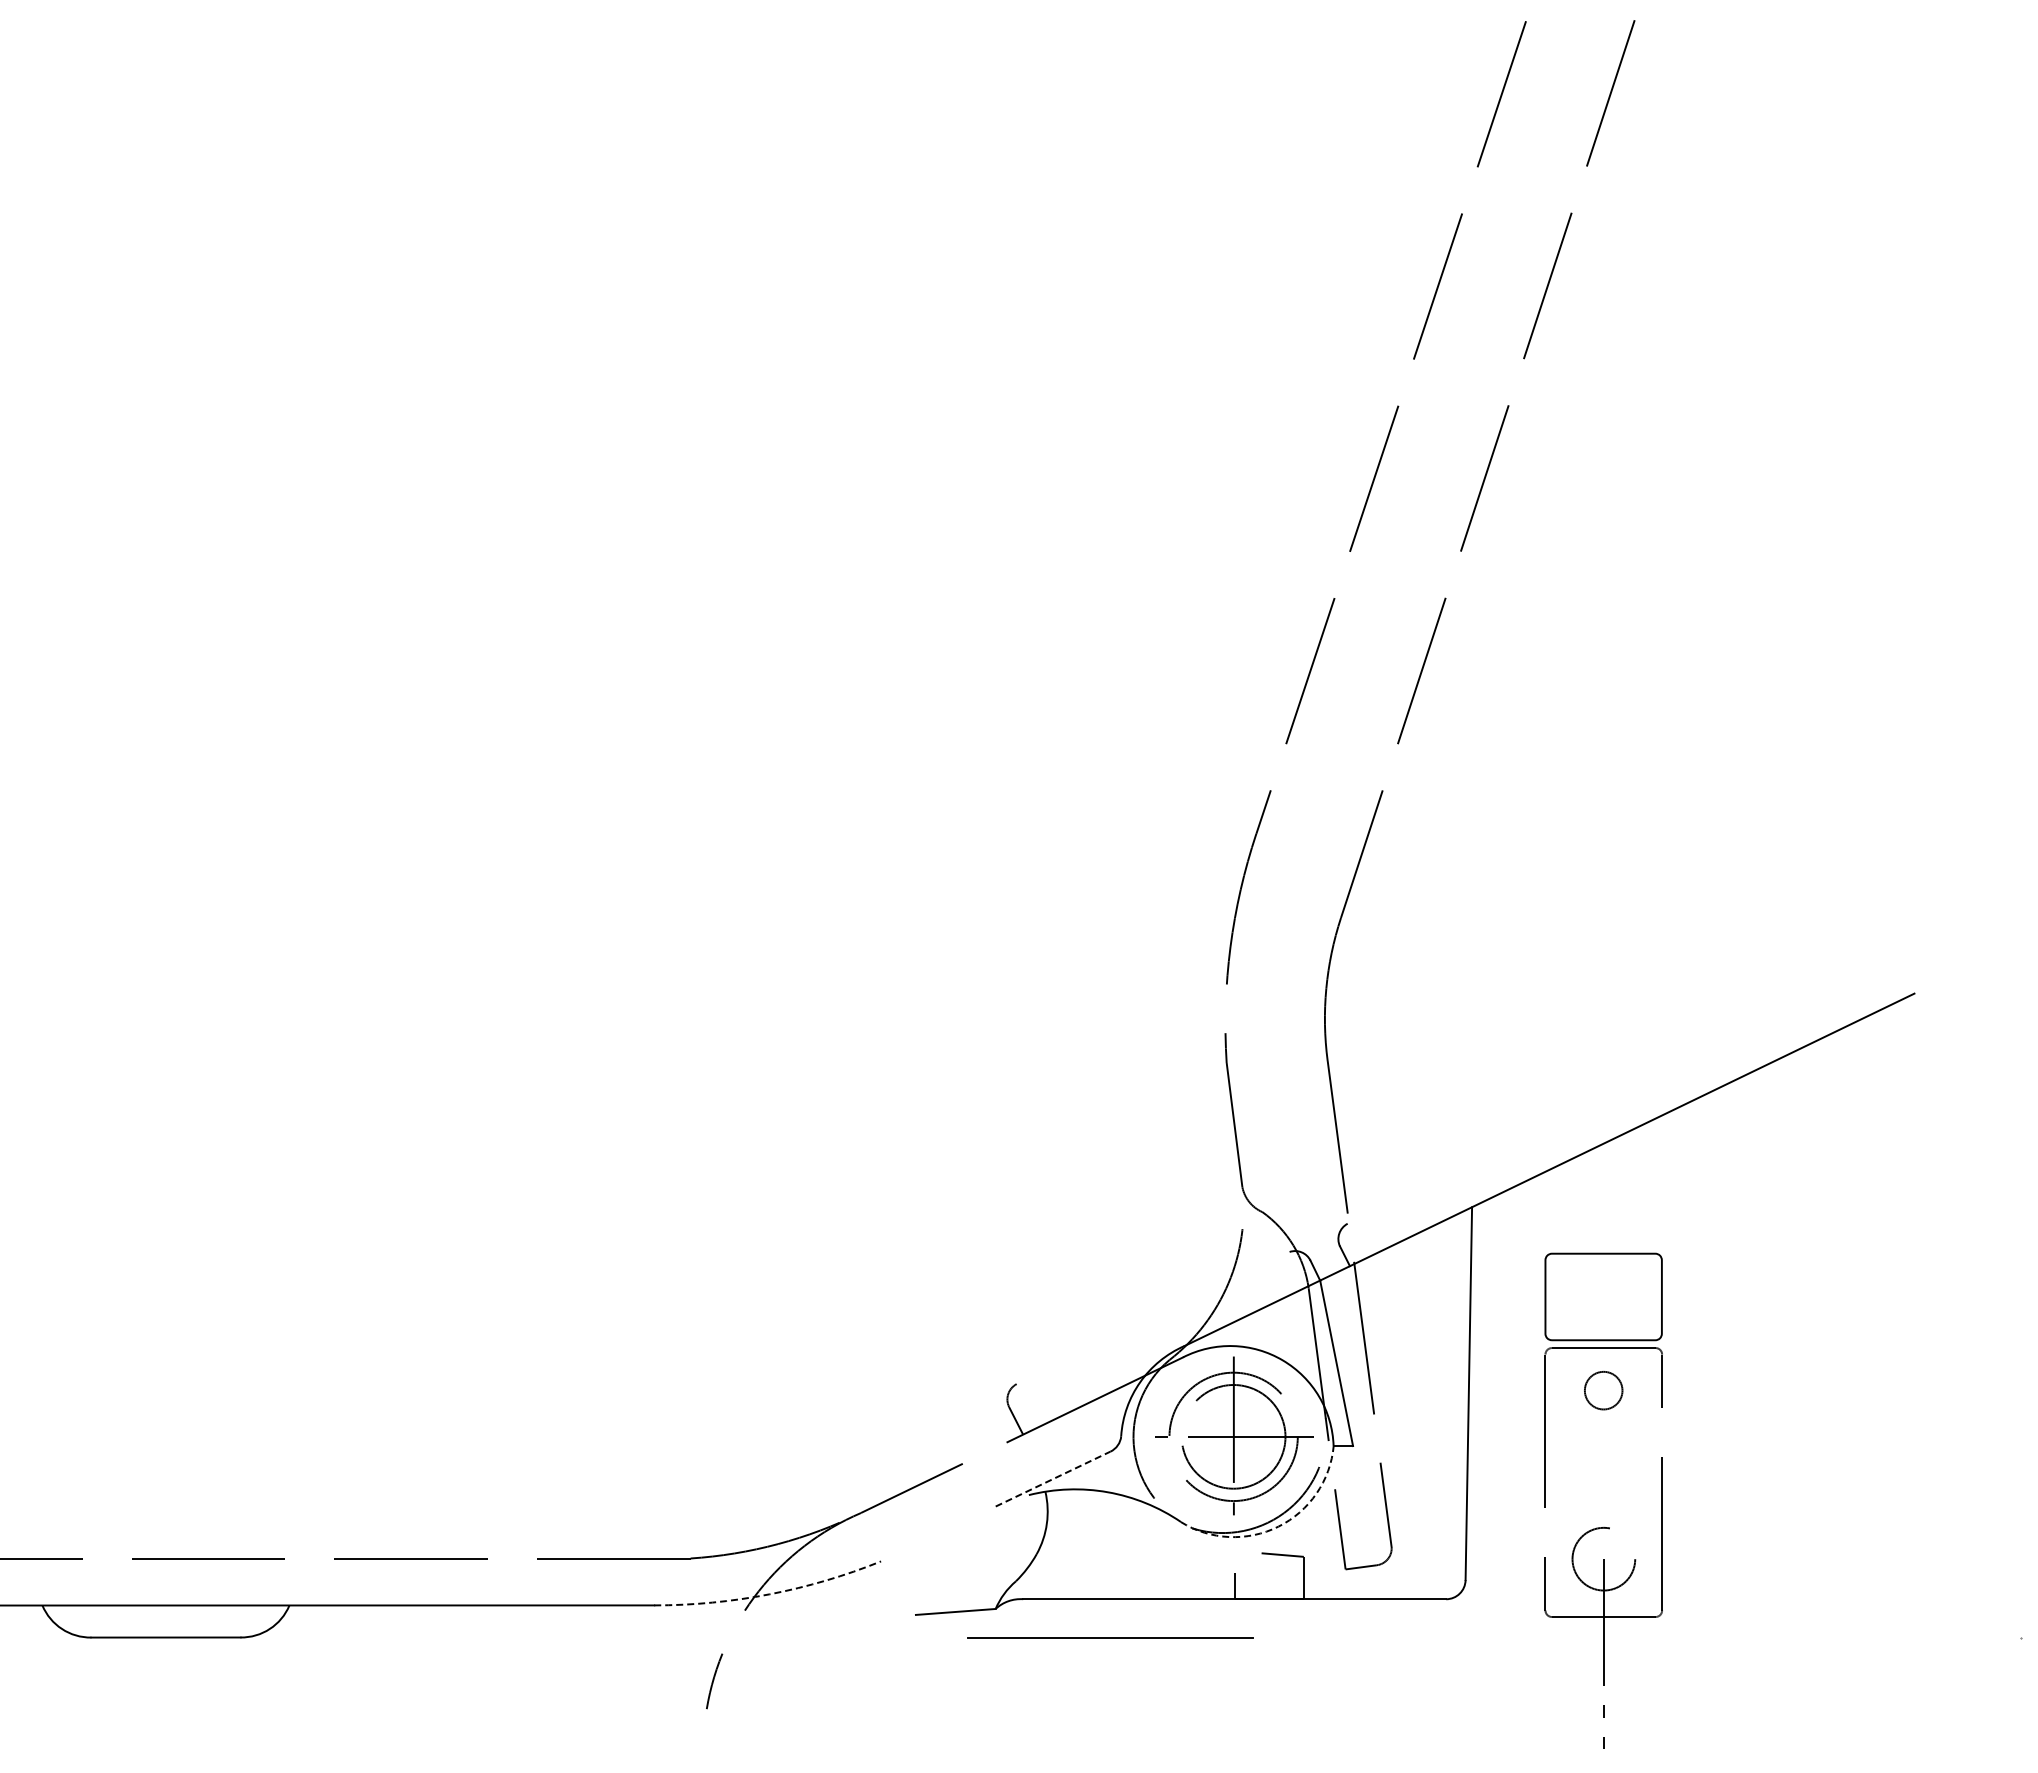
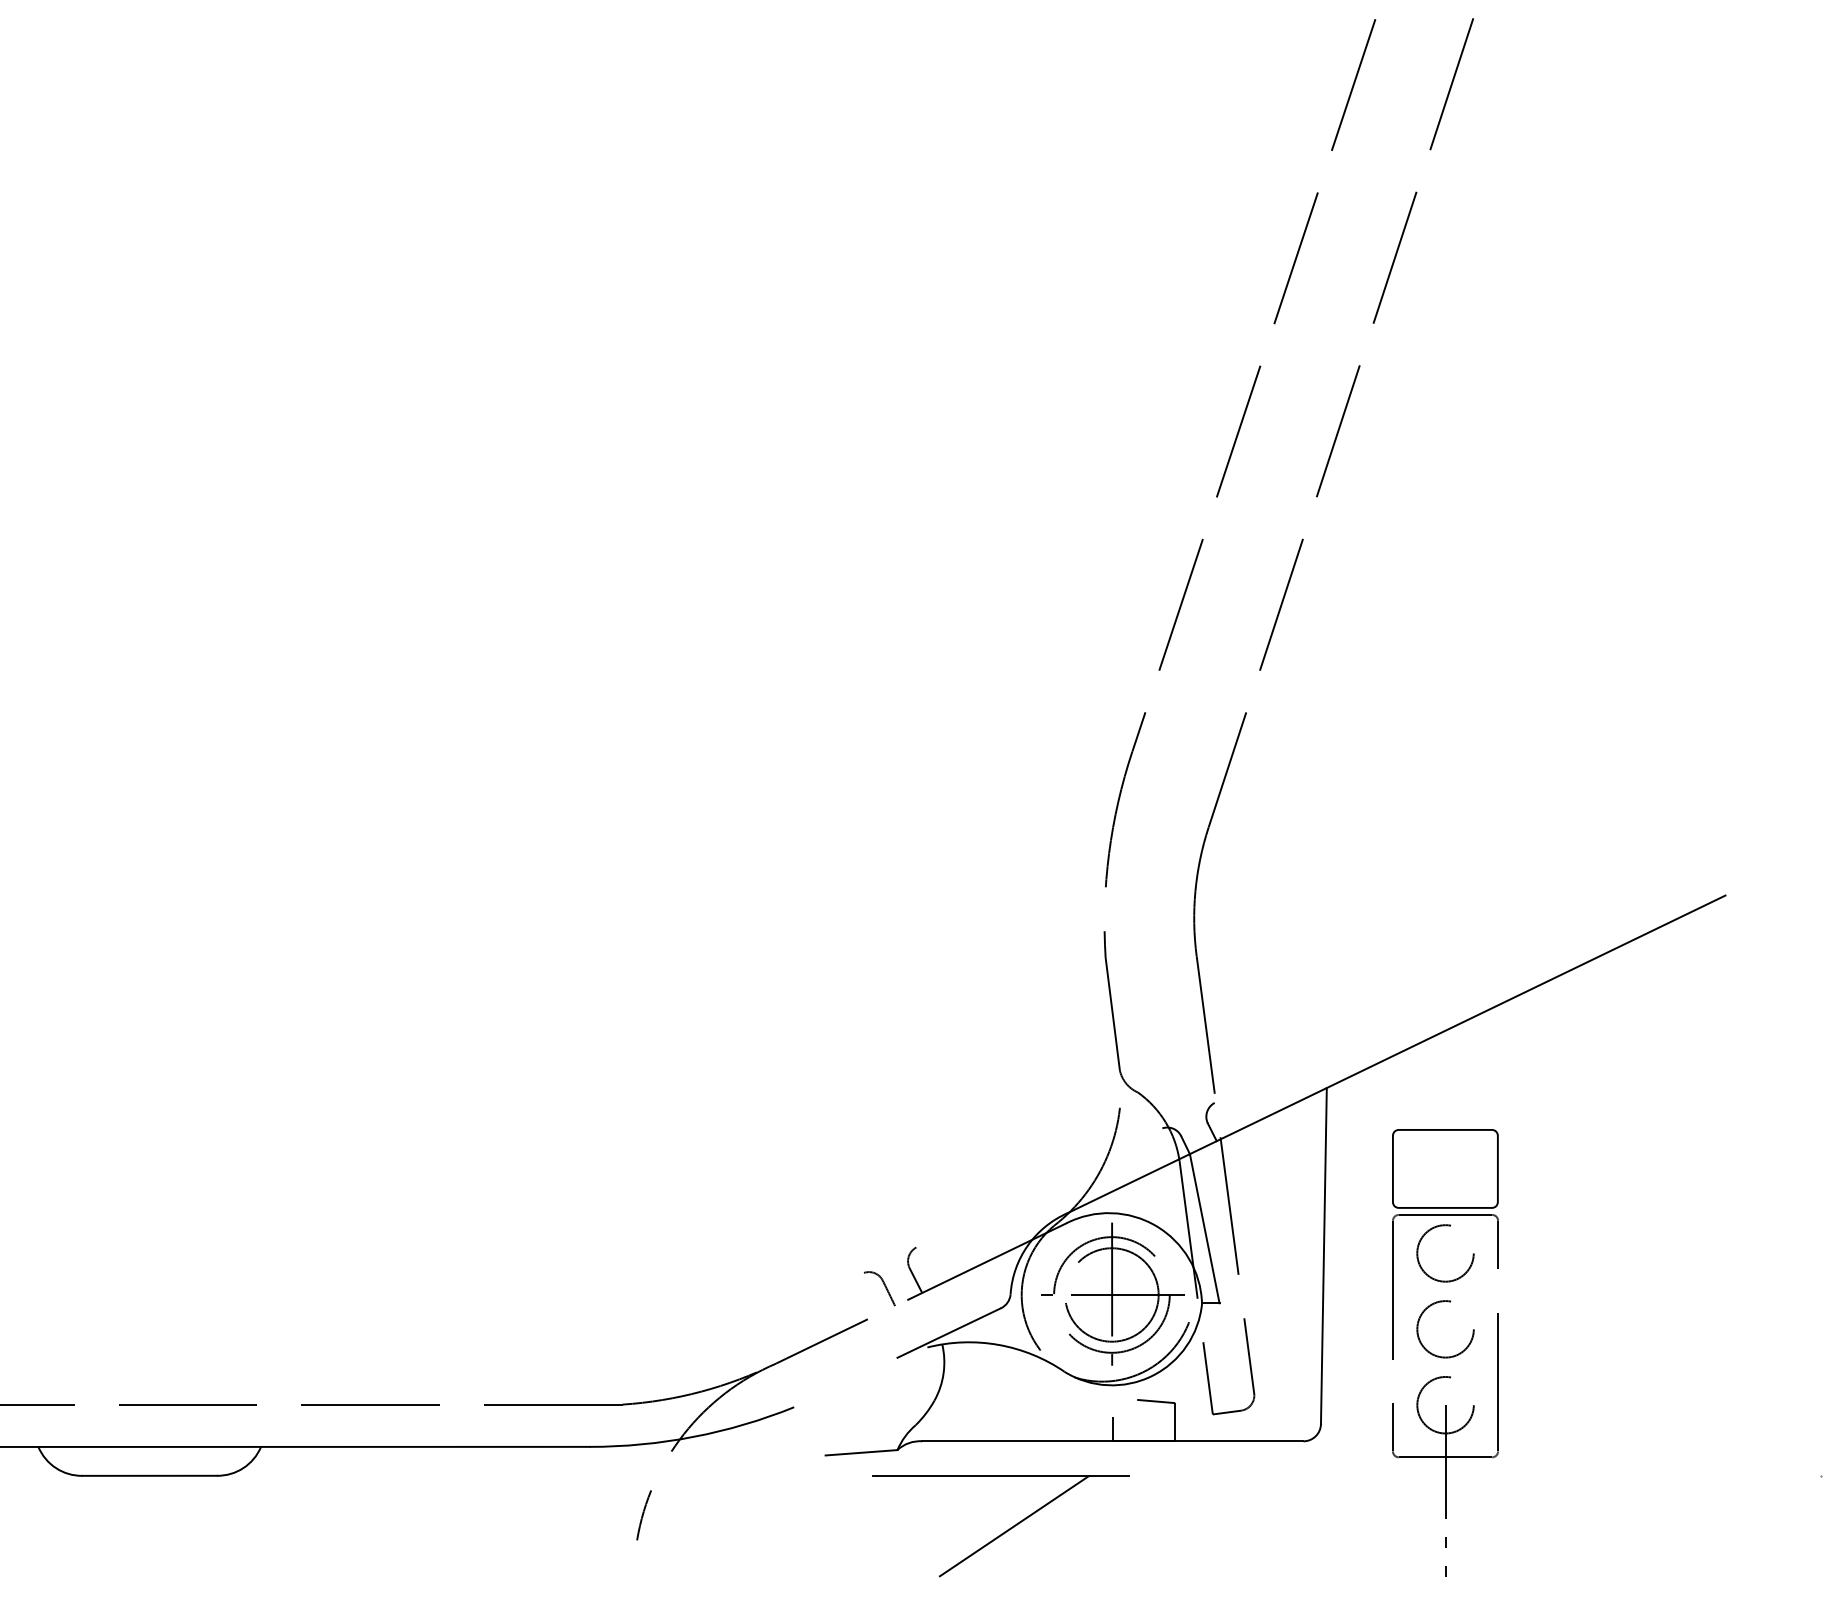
circle: (1603, 1390) -> (1445, 1253), size x1.67
part: (981, 1427) -> (884, 1286), added
circle: (1603, 1474) -> (1445, 1328), added
line: (1053, 1479) -> (949, 1333), dashed -> solid
arc: (1278, 1526) -> (1152, 1375), dashed -> solid
arc: (769, 1594) -> (693, 1437), dashed -> solid
line: (1125, 1693) -> (1014, 1526), added

